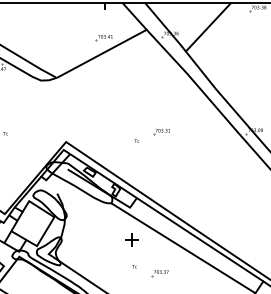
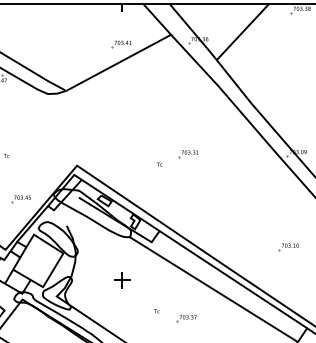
part: (17, 170) -> (20, 198), added
part: (247, 211) -> (288, 246), added
part: (131, 239) -> (121, 279), moved

